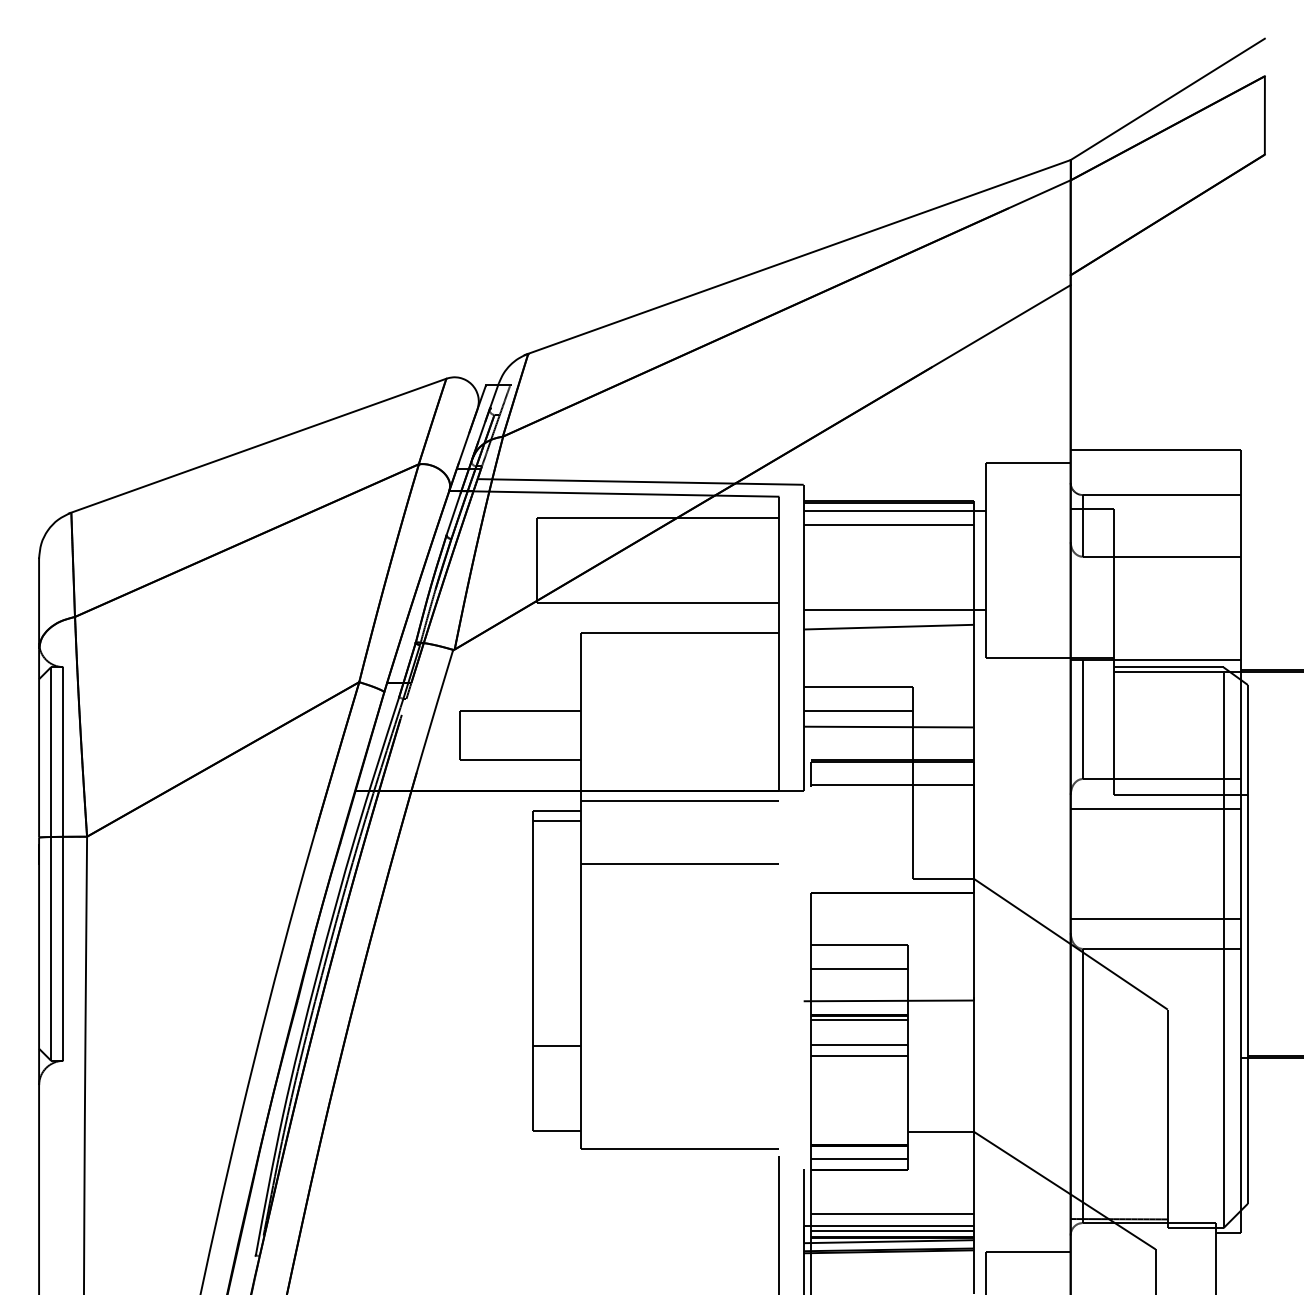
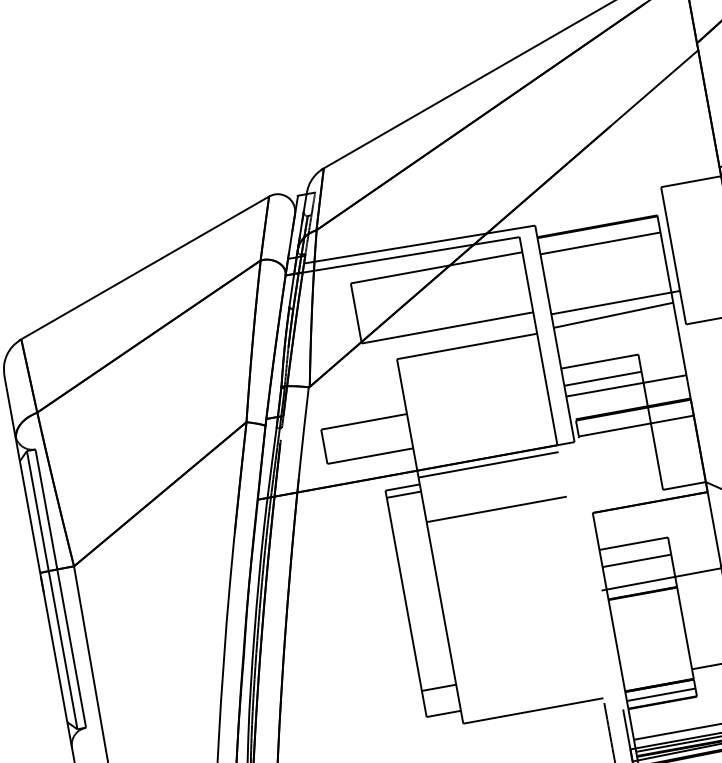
line: (894, 510) -> (602, 232), removed
line: (859, 1020) -> (643, 596), removed
line: (859, 1045) -> (646, 614), removed
line: (556, 1046) -> (438, 688), moved
line: (859, 1055) -> (647, 621), removed

